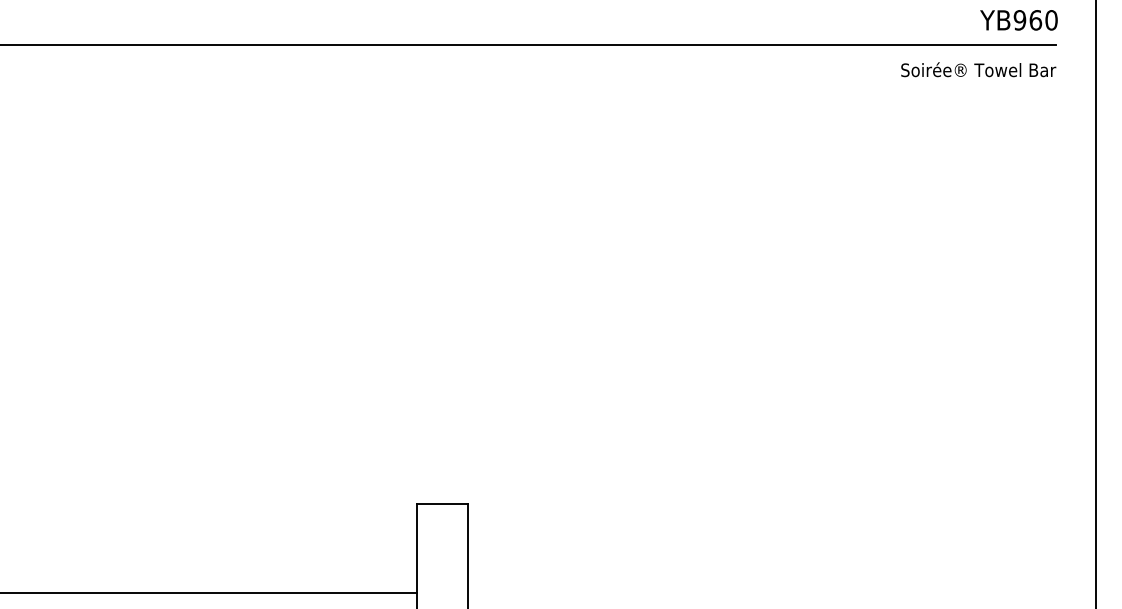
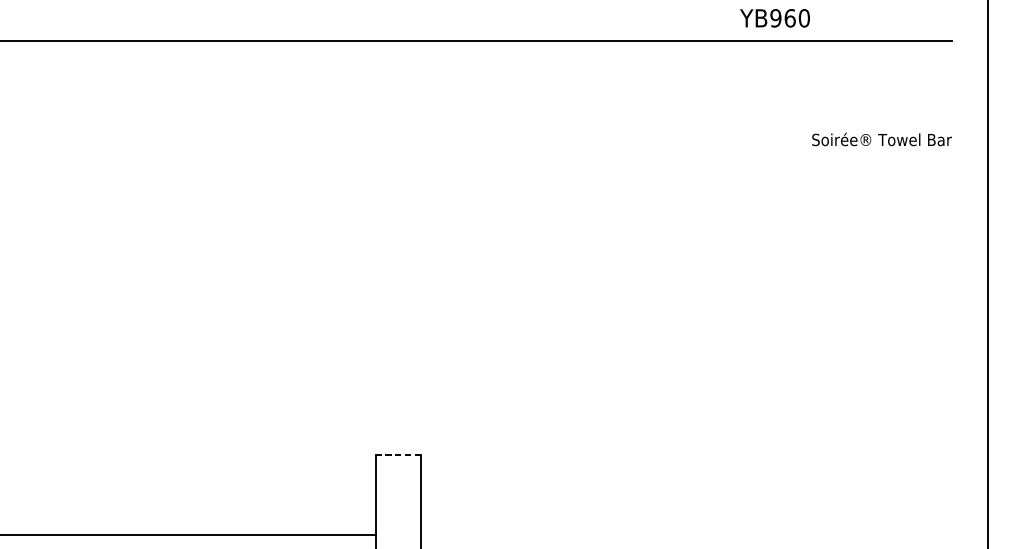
text: (1018, 20) -> (774, 18), moved
text: (978, 69) -> (881, 139), moved
line: (441, 504) -> (397, 454), solid -> dashed

